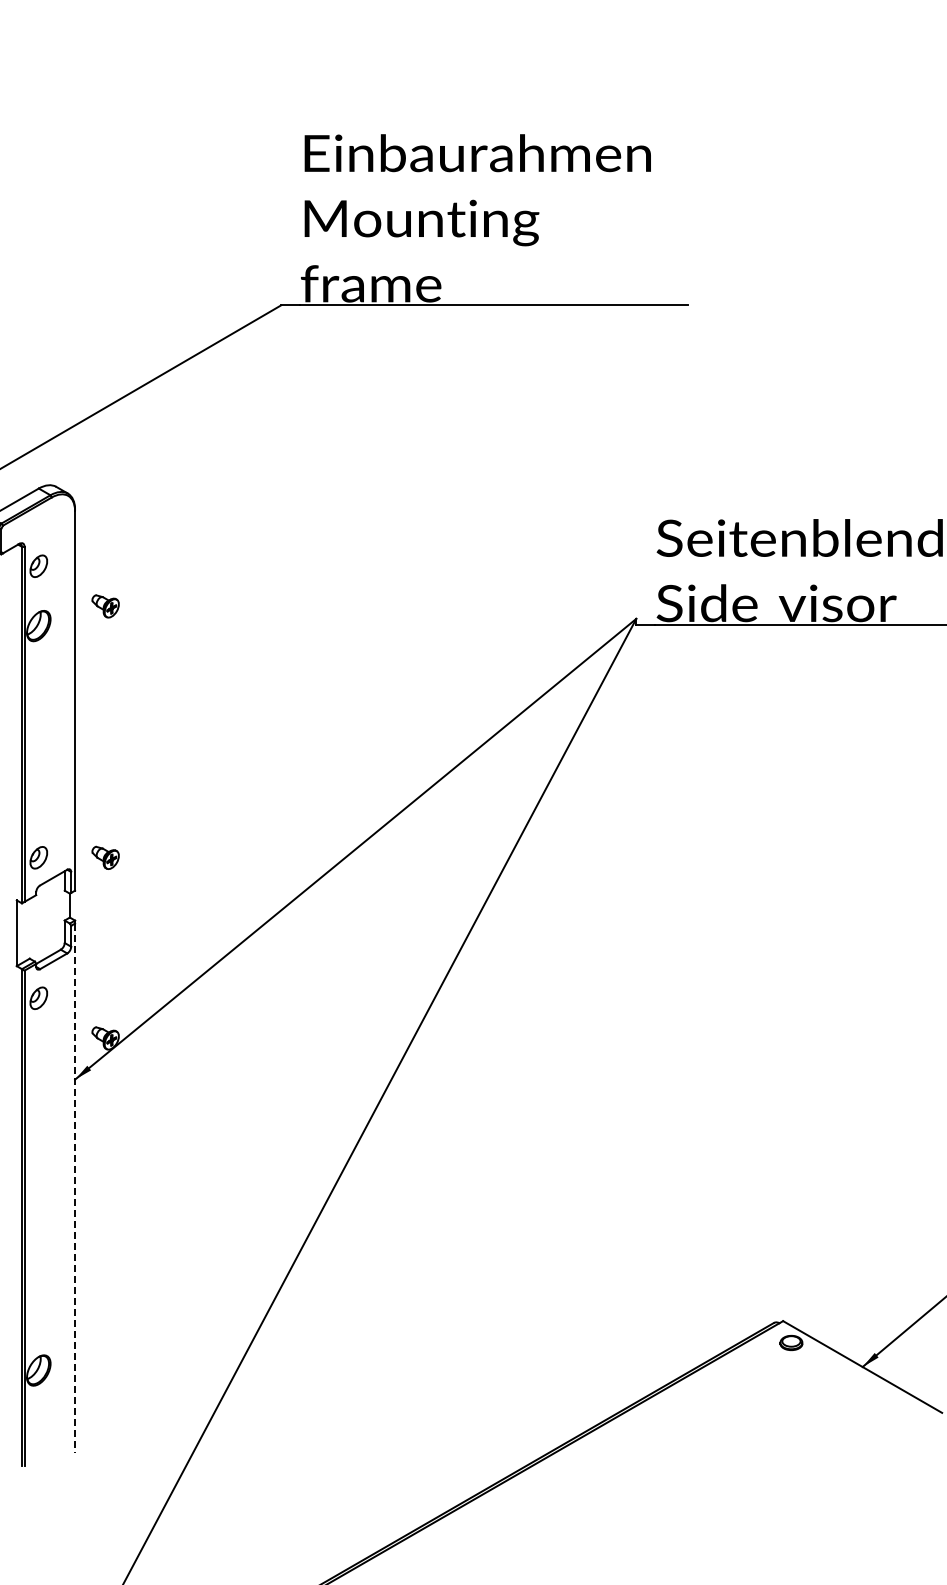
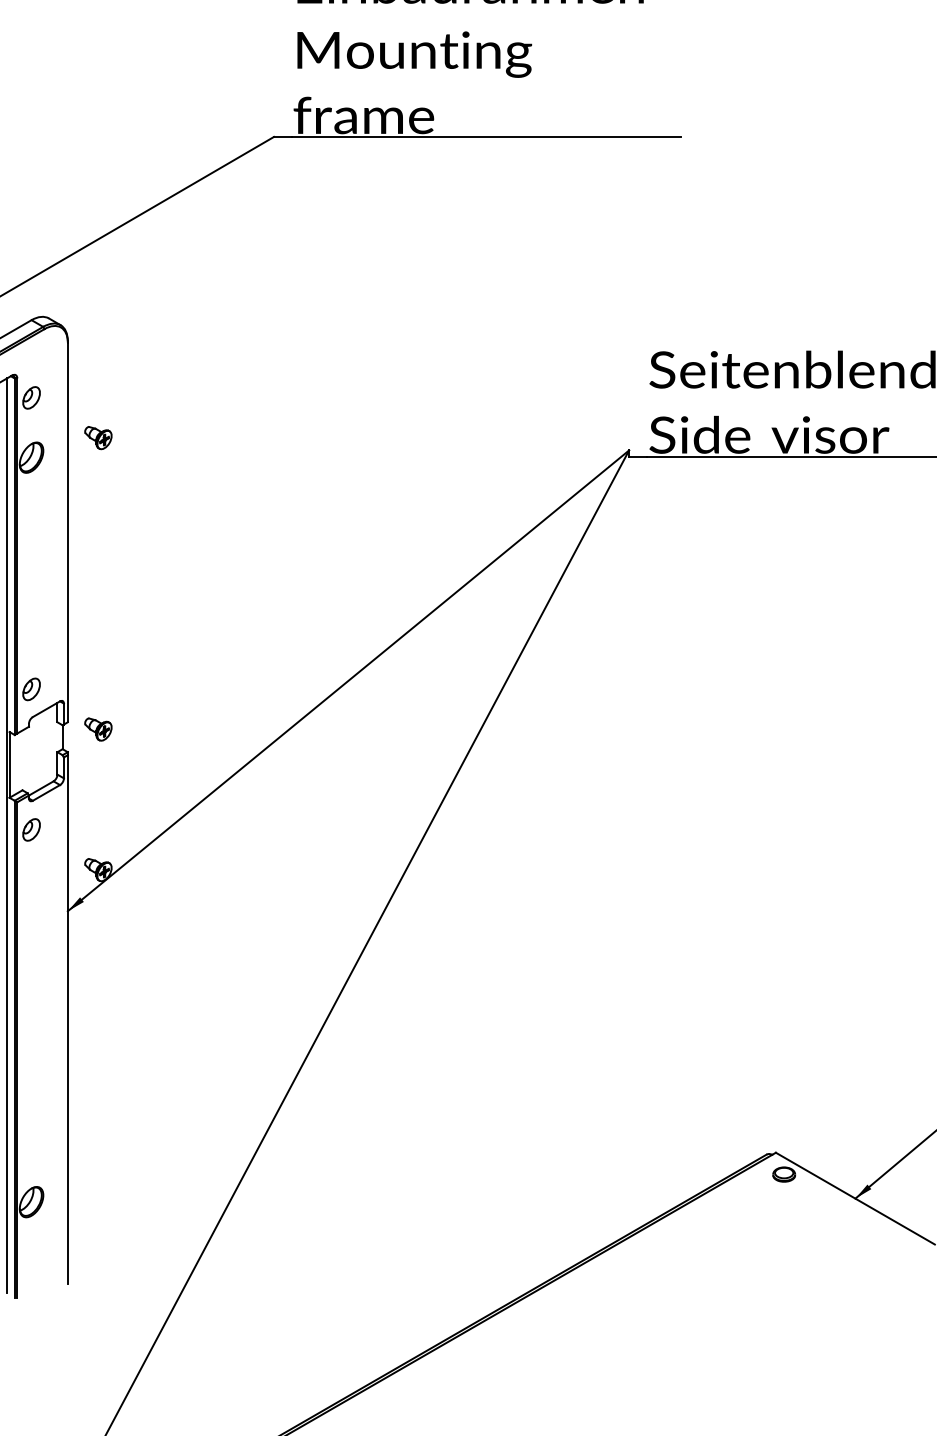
part: (105, 857) -> (98, 729), moved
line: (14, 1003) -> (7, 835), added
line: (75, 1188) -> (68, 1020), dashed -> solid

